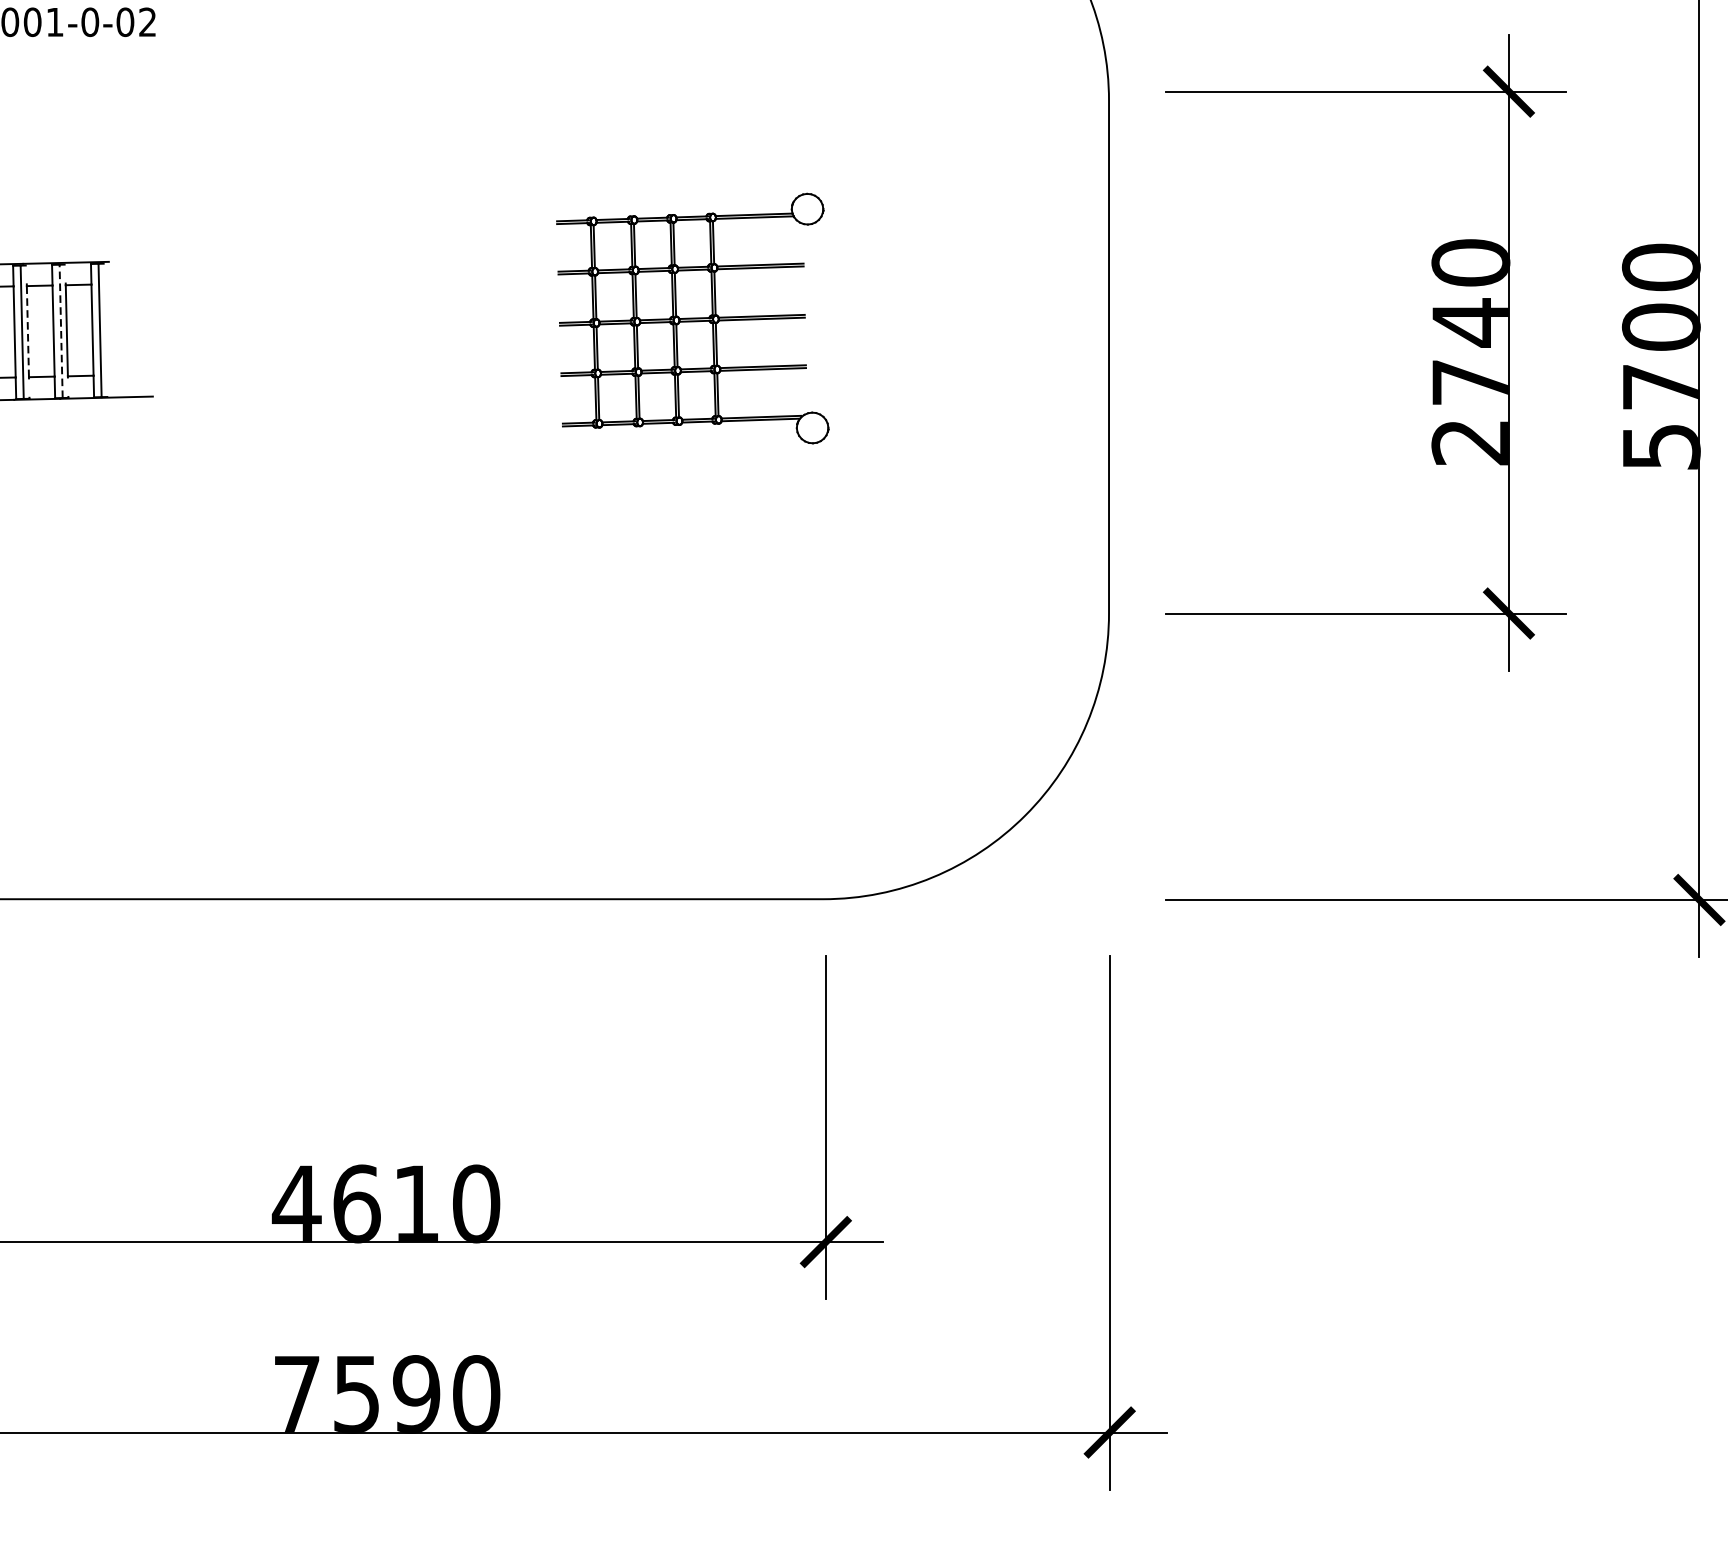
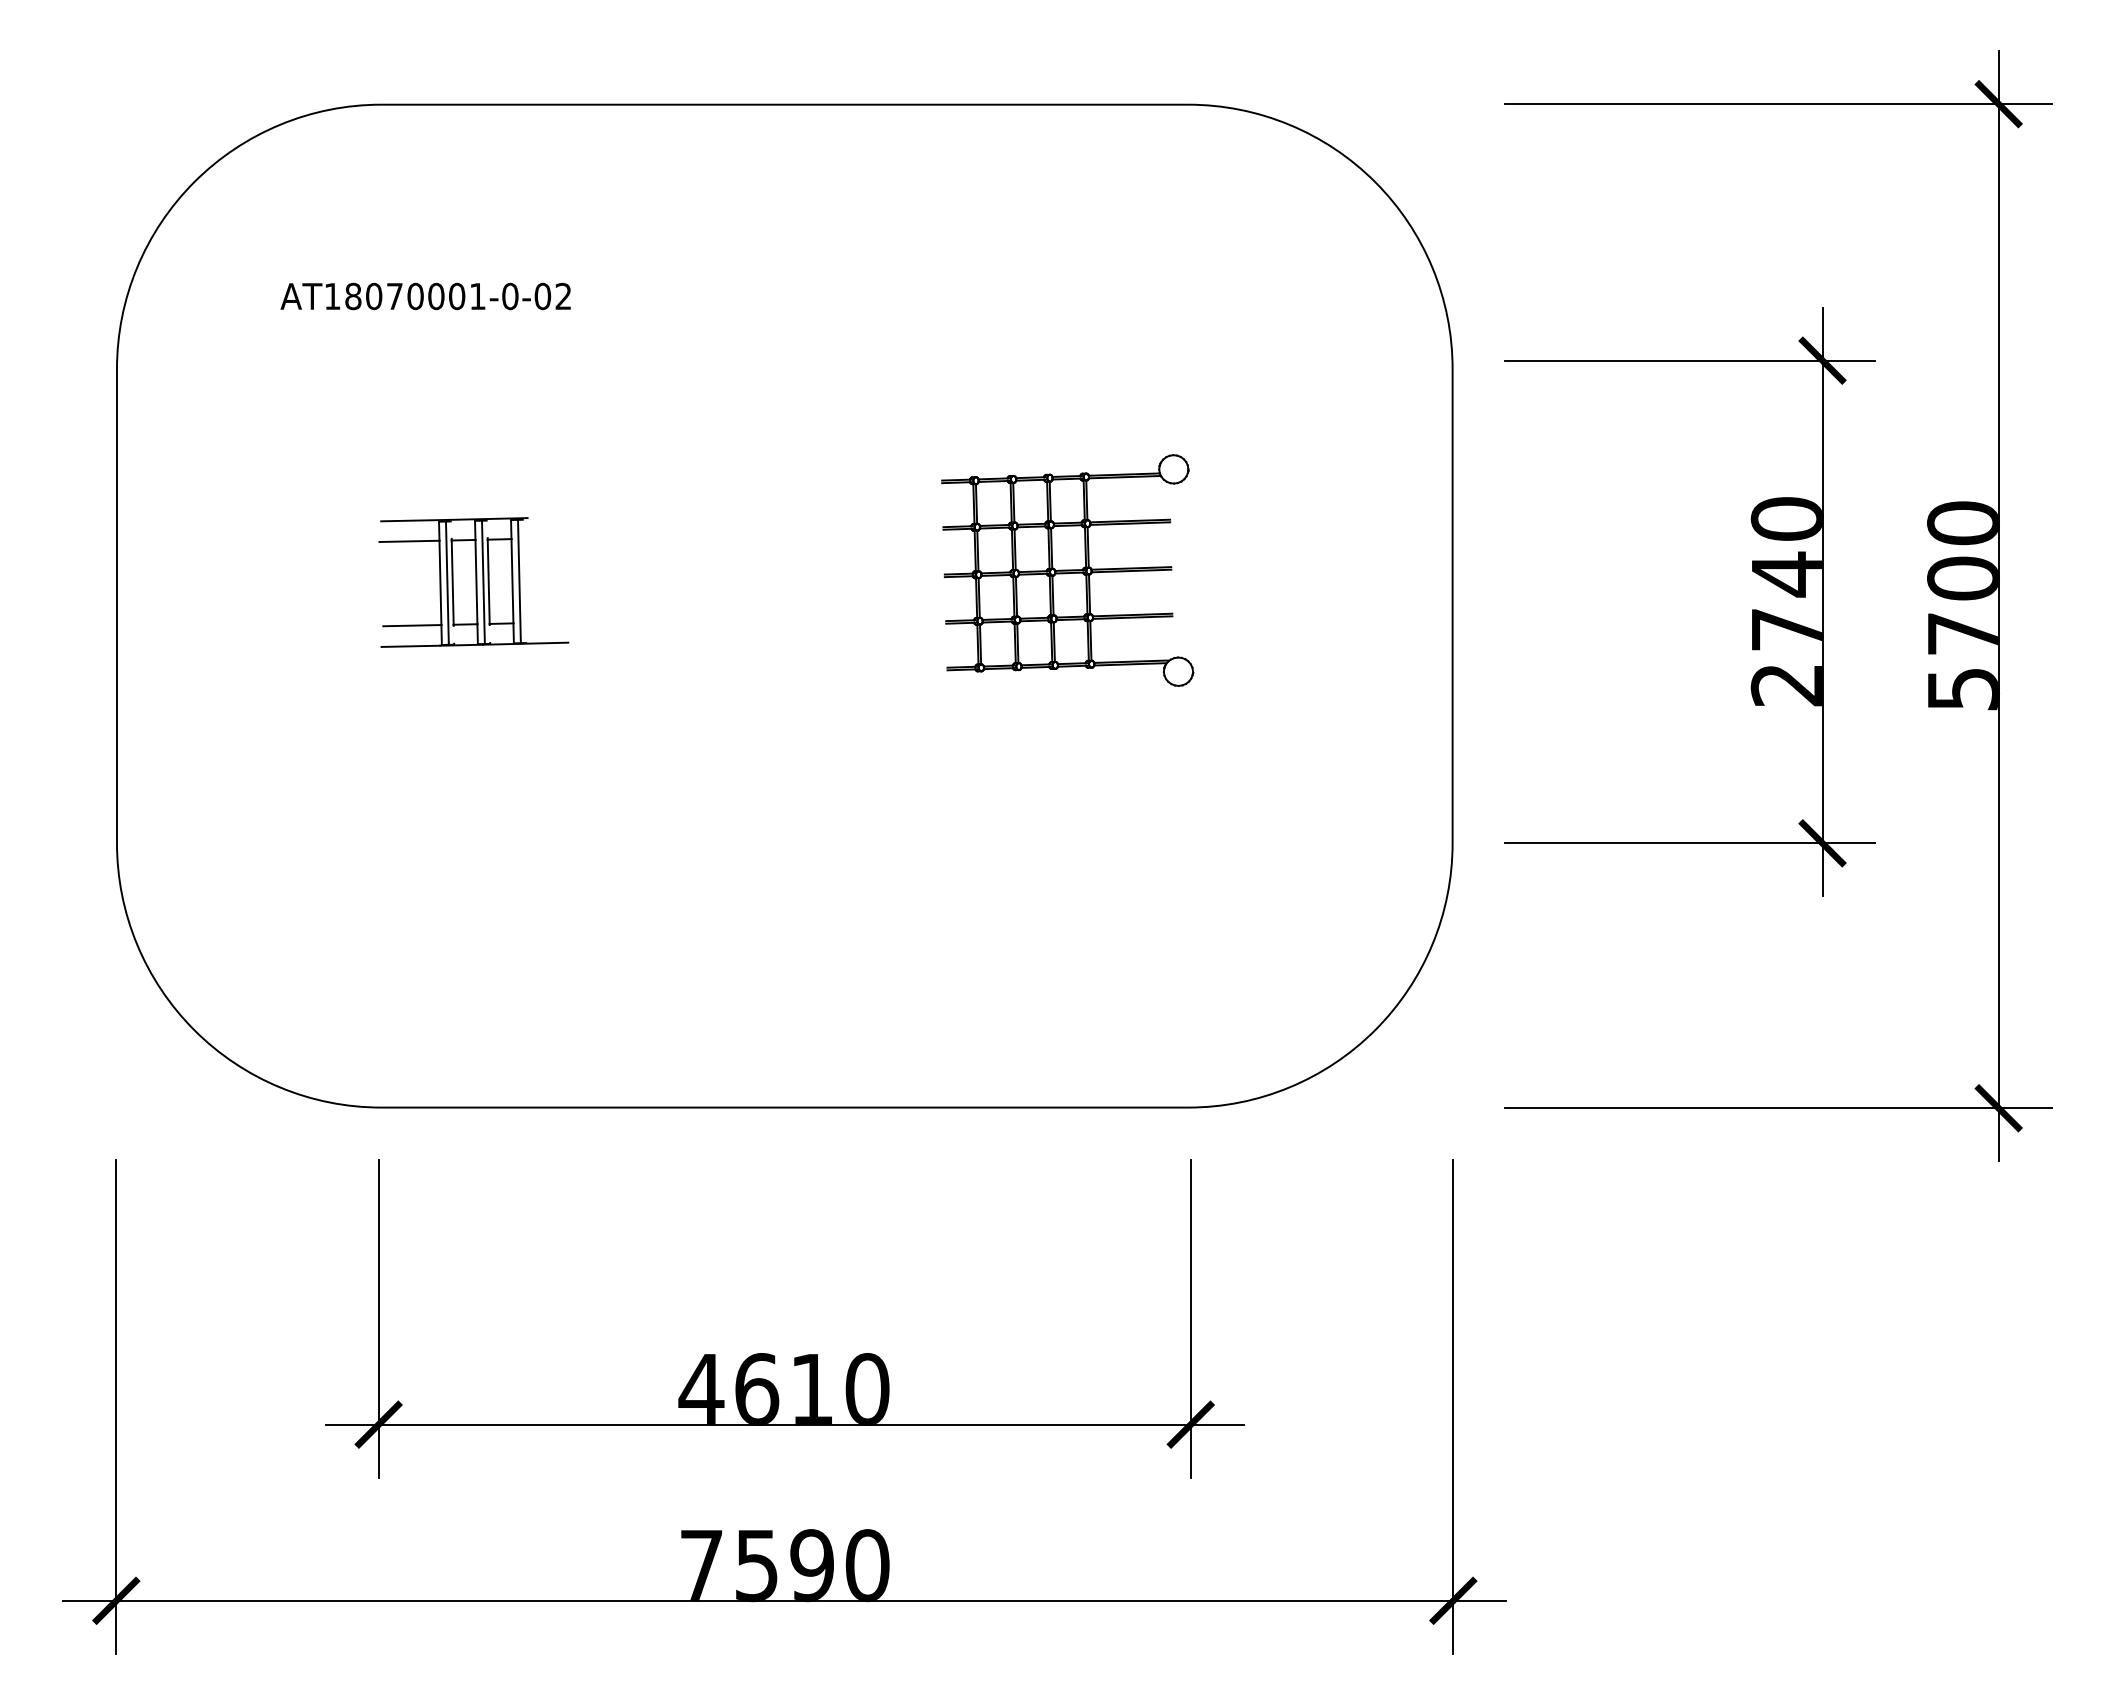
line: (27, 331) -> (452, 582), dashed -> solid
line: (61, 331) -> (483, 582), dashed -> solid

